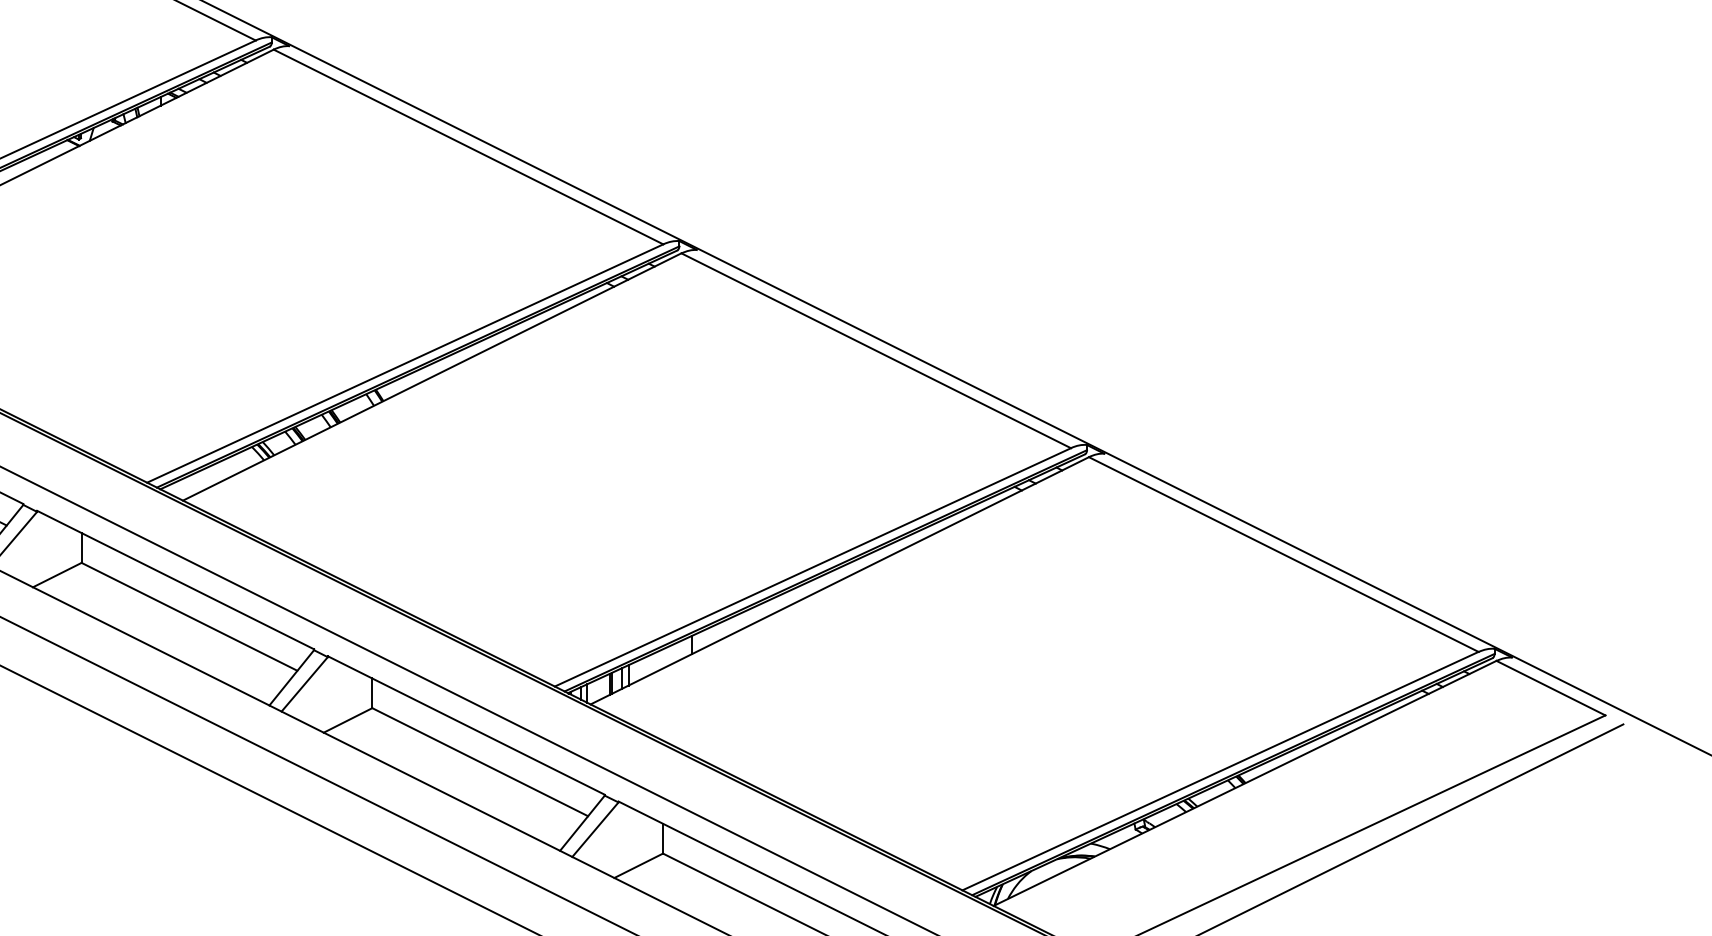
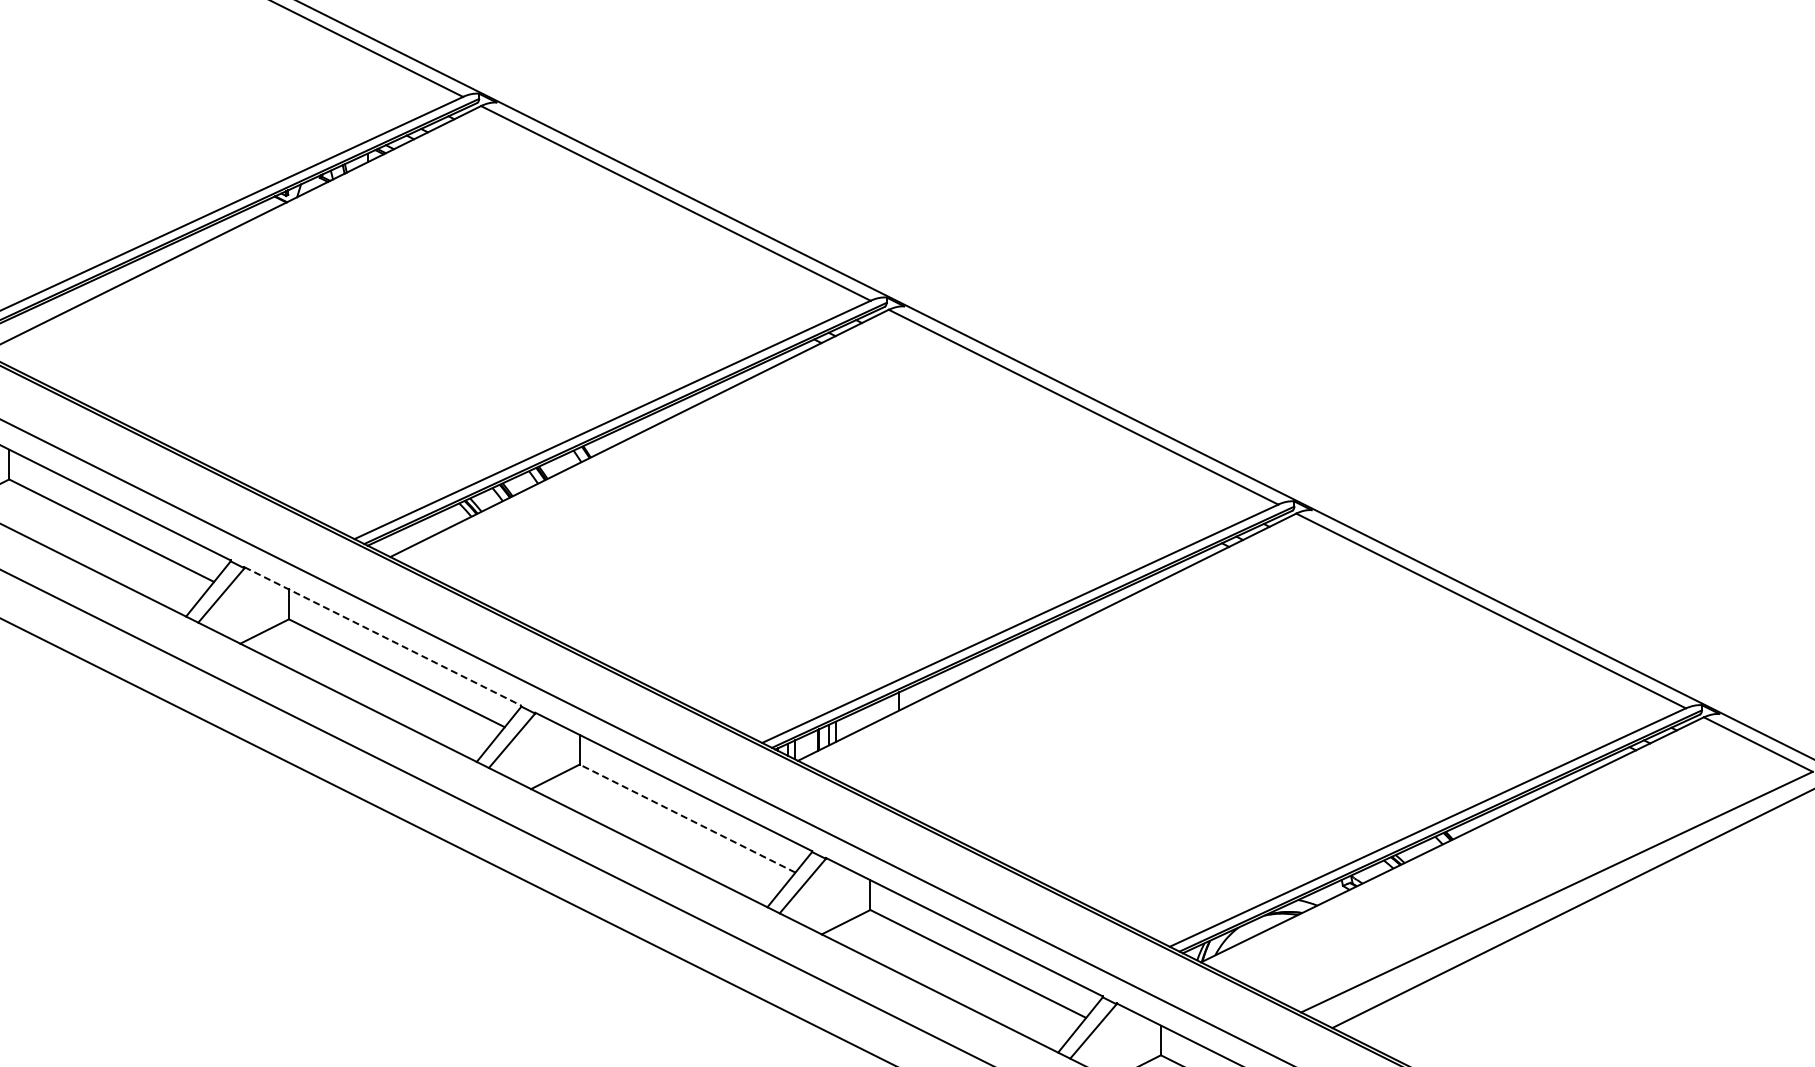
line: (175, 580) -> (382, 636), solid -> dashed
line: (480, 762) -> (687, 818), solid -> dashed

